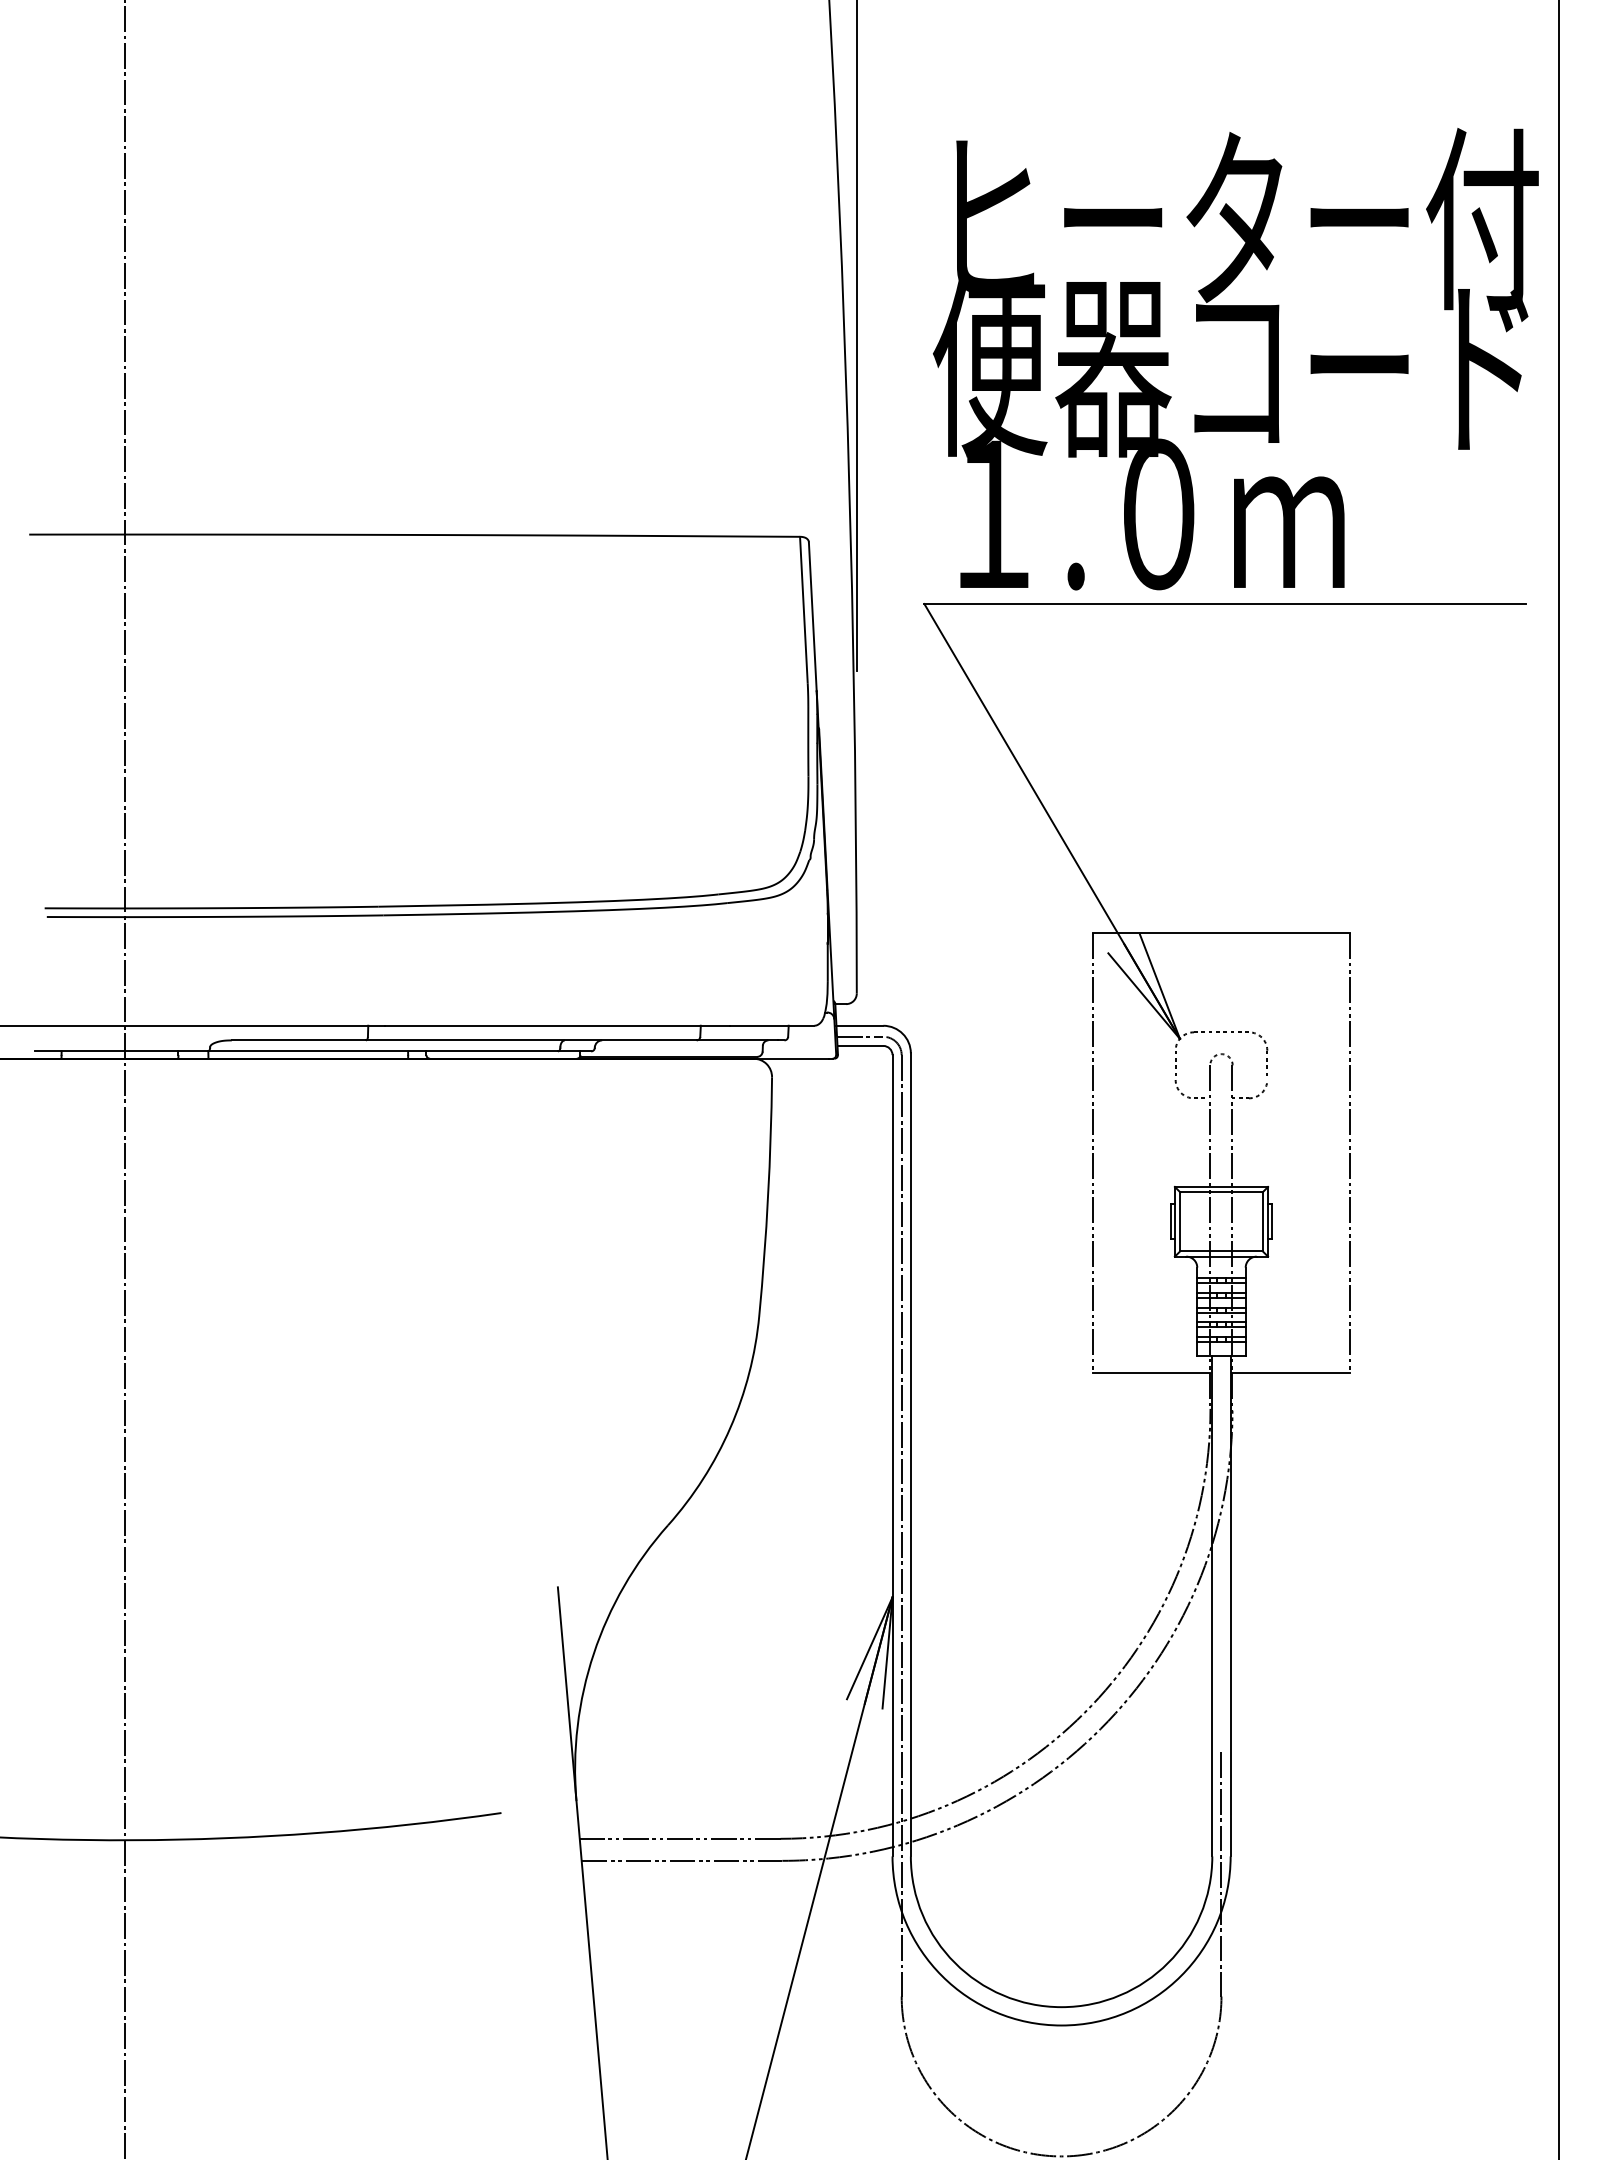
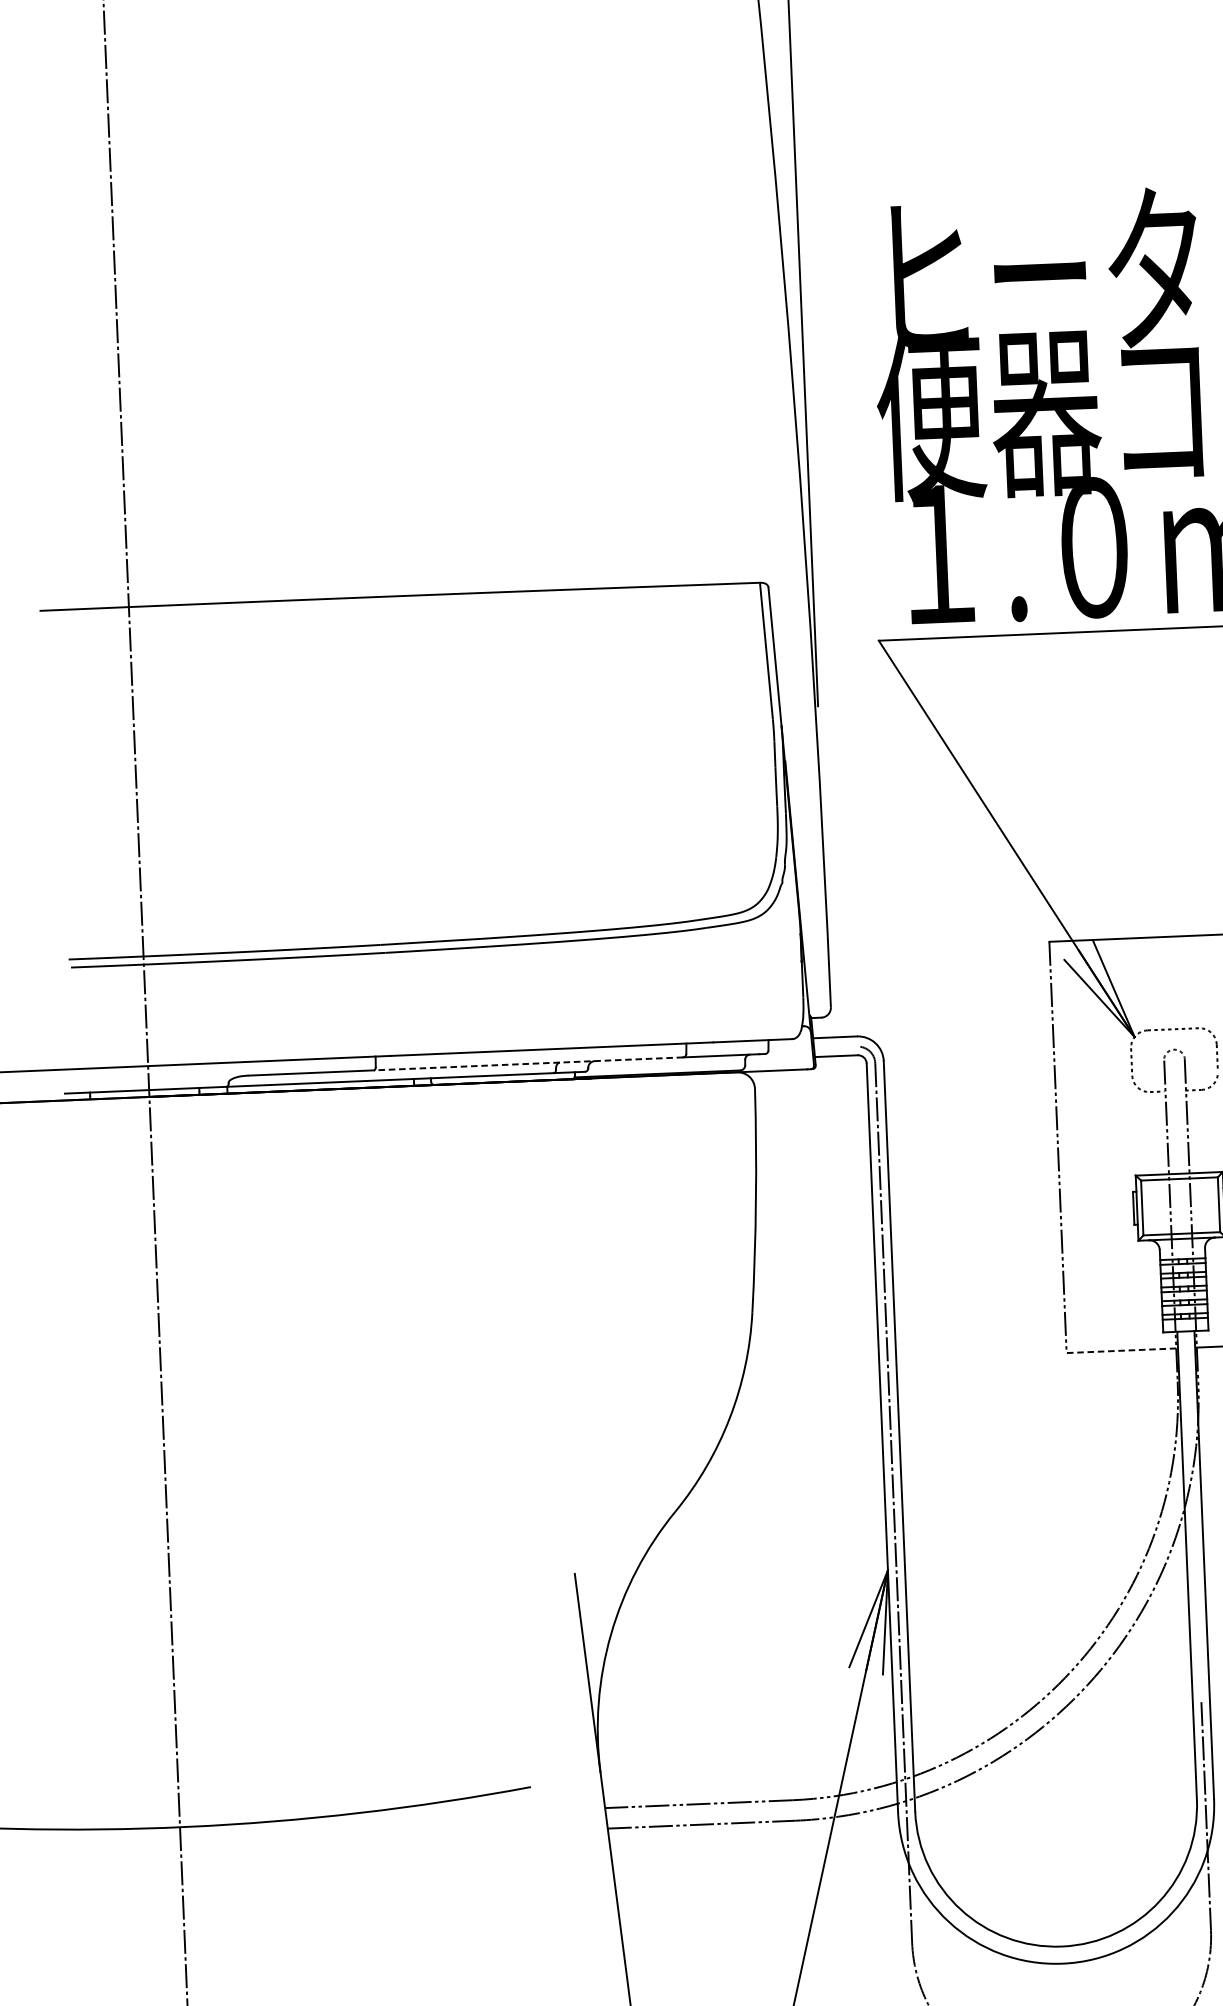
line: (860, 1036) -> (836, 1047), removed
line: (530, 1040) -> (527, 1064), solid -> dashed
line: (1151, 1373) -> (1121, 1350), solid -> dashed

